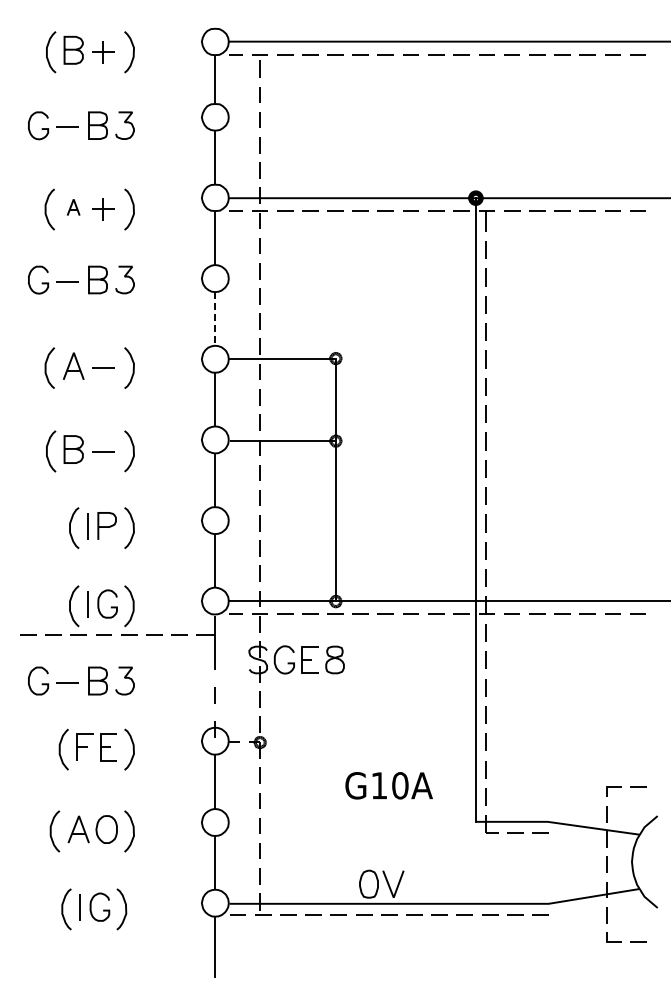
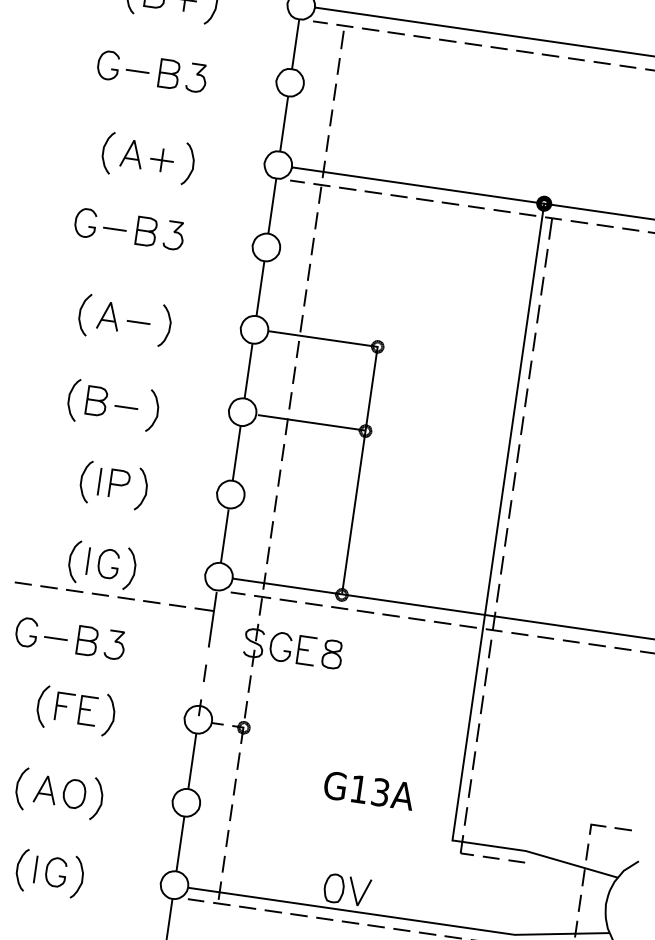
part: (73, 207) -> (132, 154), size x1.67
line: (215, 318) -> (260, 288), dashed -> solid
text: (400, 785) -> (380, 792), G10A -> G13A

